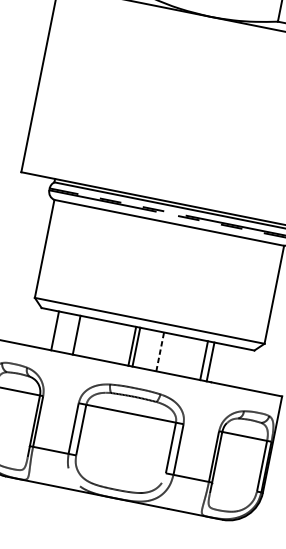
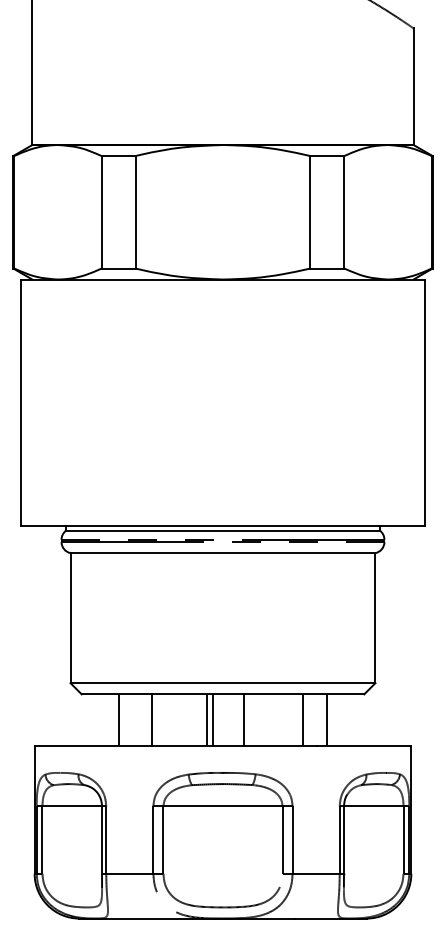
line: (54, 330) -> (118, 719), moved
line: (76, 334) -> (152, 719), moved
line: (160, 352) -> (244, 720), dashed -> solid
line: (210, 361) -> (327, 719), moved

